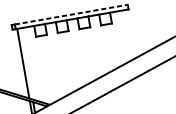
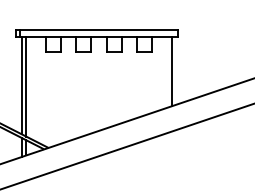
line: (71, 14) -> (99, 30), dashed -> solid
line: (128, 34) -> (171, 71), added
line: (26, 63) -> (26, 86), added

